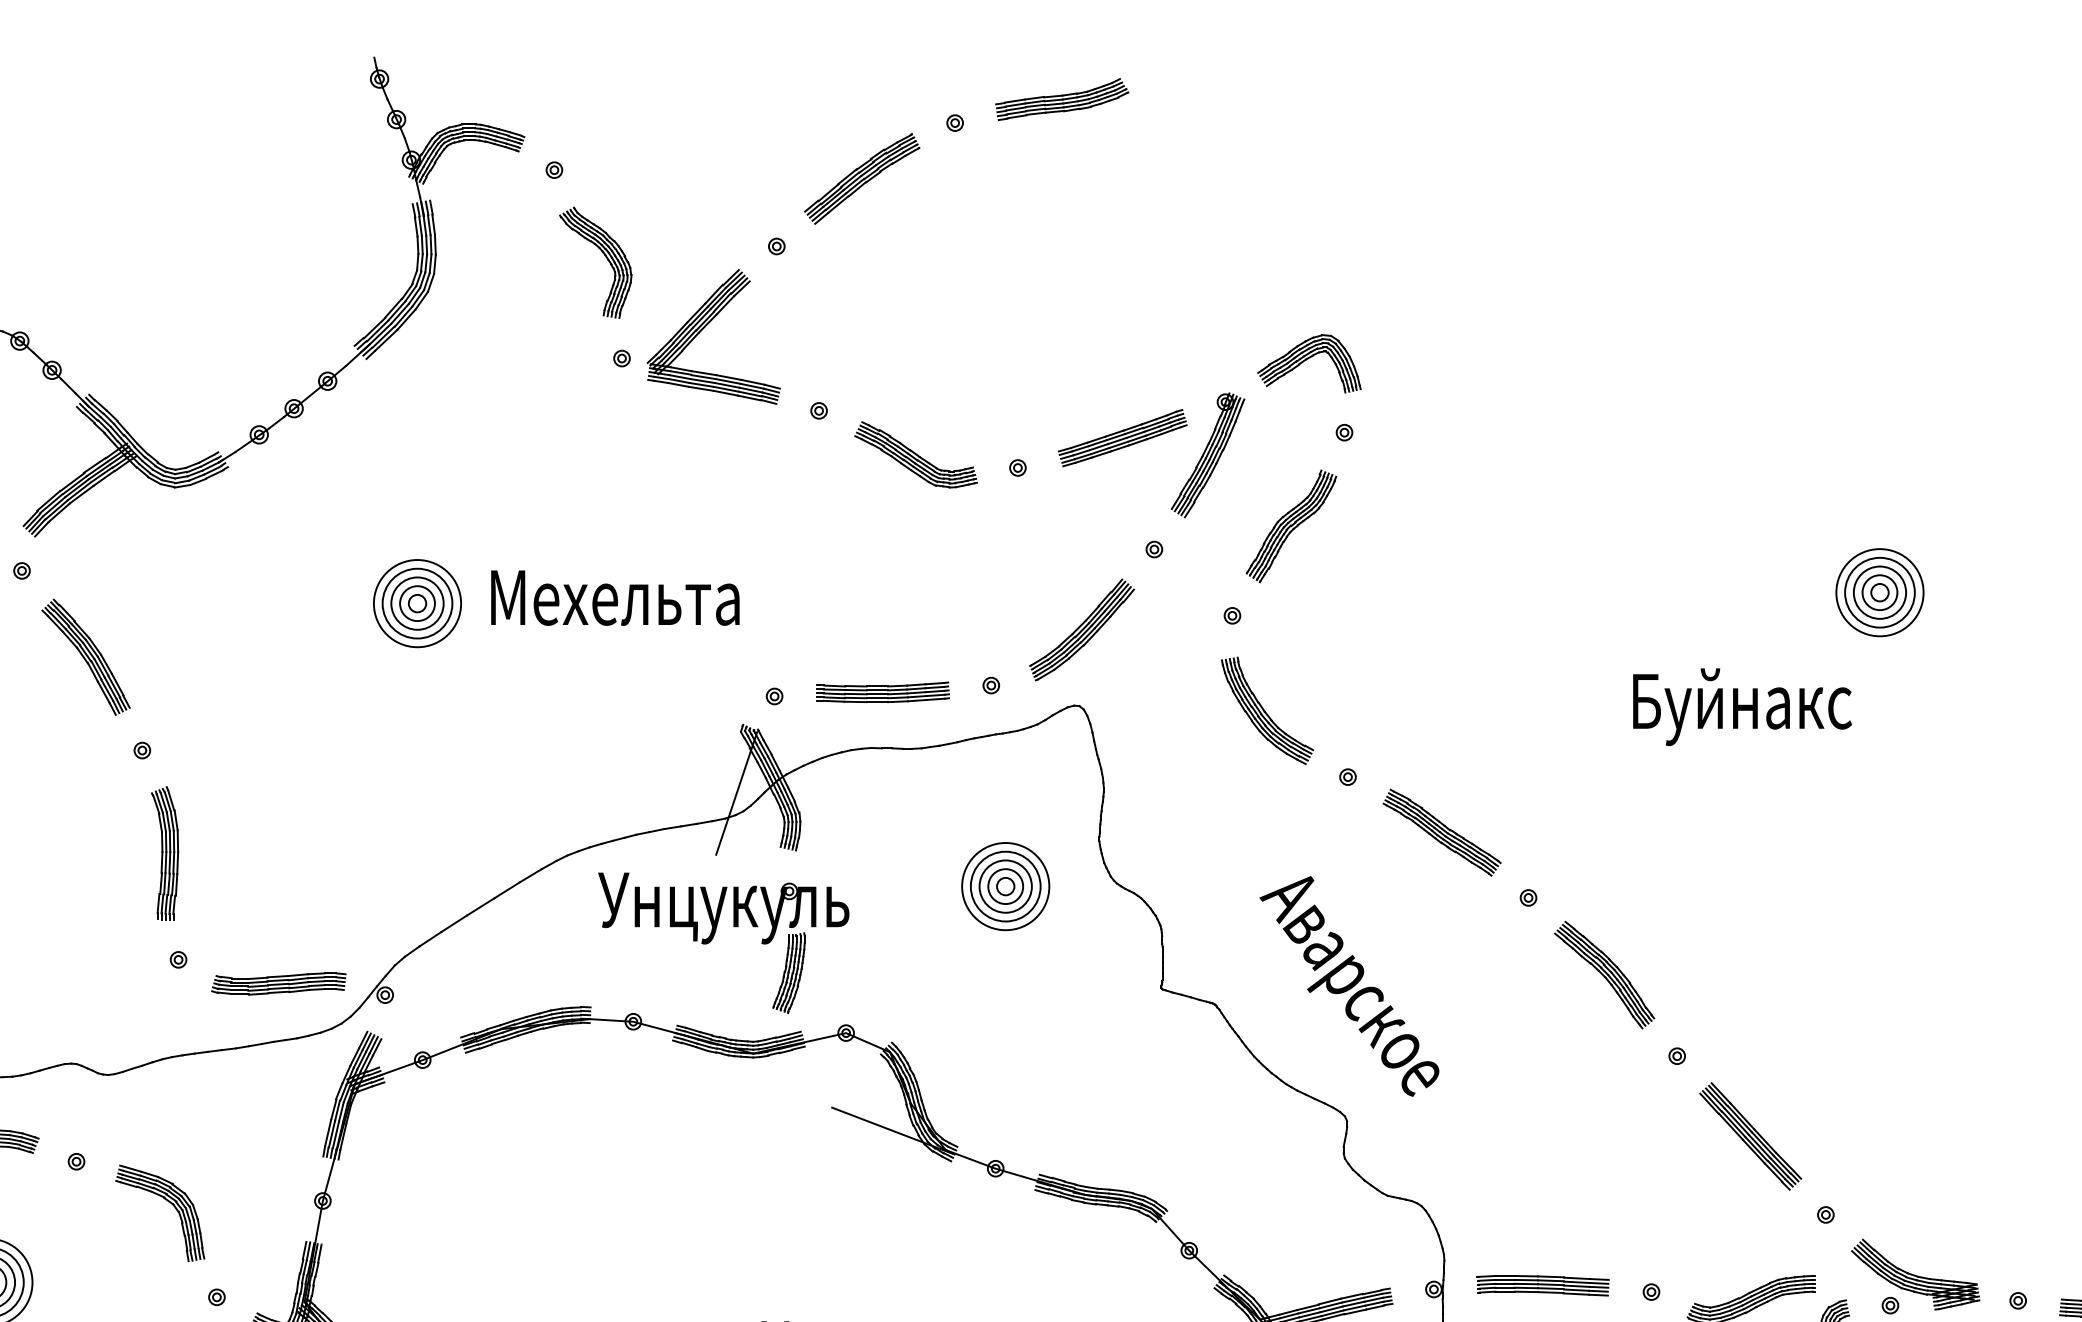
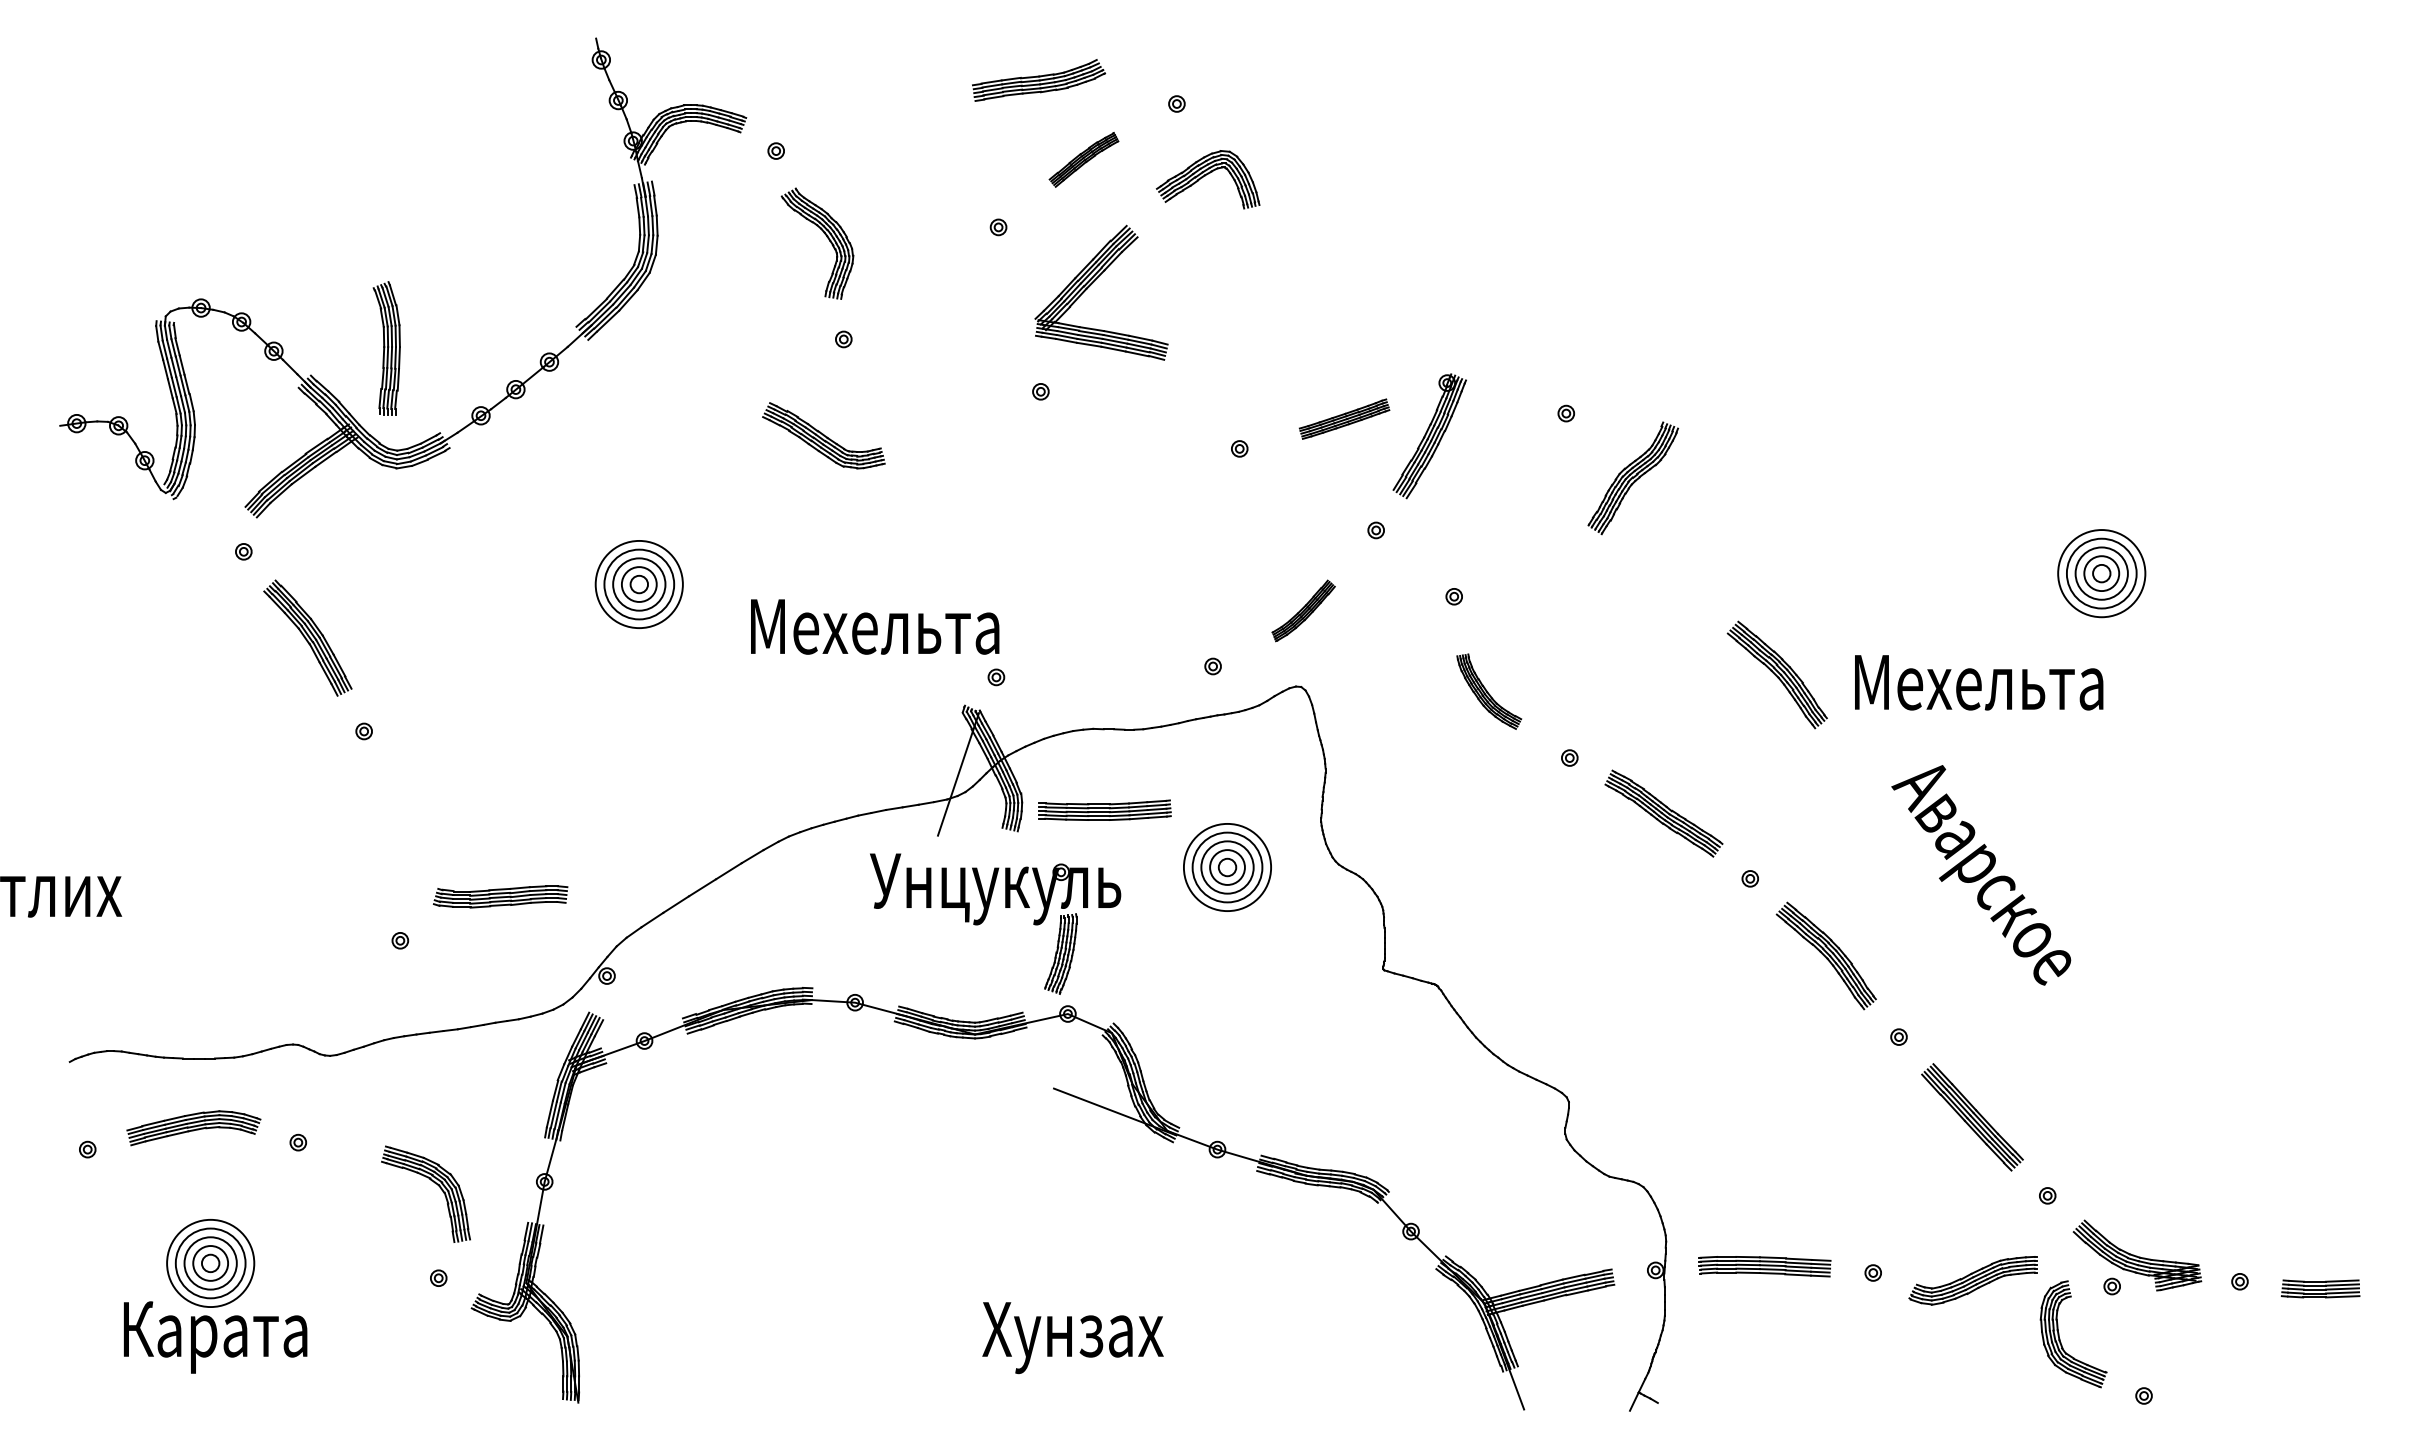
part: (1062, 99) -> (1039, 80), moved
part: (861, 178) -> (1083, 159), size x0.6
part: (705, 327) -> (1093, 283), moved
part: (1308, 363) -> (1207, 179), moved
part: (1122, 438) -> (1344, 419), size x0.7
part: (915, 454) -> (823, 435), moved
part: (1290, 526) -> (1632, 478), moved
text: (615, 597) -> (875, 626), moved
part: (1081, 629) -> (1303, 610), size x0.6
part: (882, 691) -> (1104, 809), moved
part: (1554, 693) -> (1776, 674), added
text: (1759, 706) -> (1981, 687), Буйнакс -> Мехельта
part: (1266, 710) -> (1488, 691), size x0.7
part: (164, 853) -> (386, 348), moved
part: (713, 937) -> (985, 918), moved
part: (278, 983) -> (500, 896), moved
text: (1349, 986) -> (1981, 875), moved
part: (165, 1200) -> (431, 1181), moved

